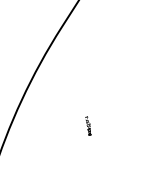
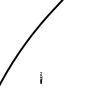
part: (88, 125) -> (41, 77), moved

